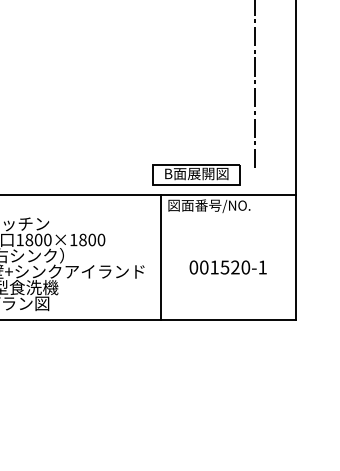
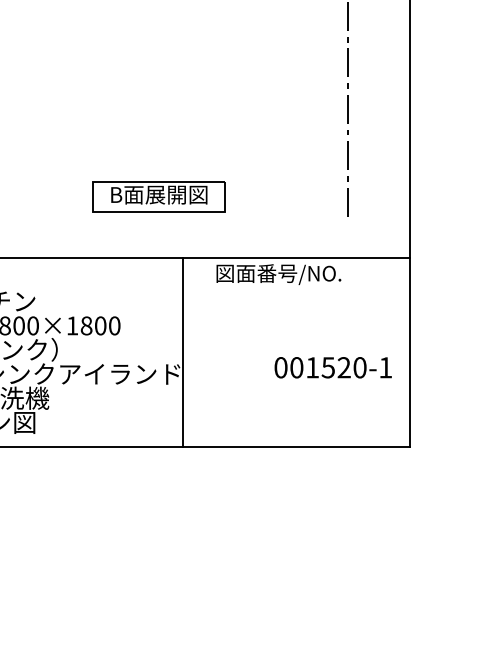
part: (196, 174) -> (158, 195), moved
line: (161, 257) -> (183, 352), moved
text: (227, 267) -> (332, 367), moved

